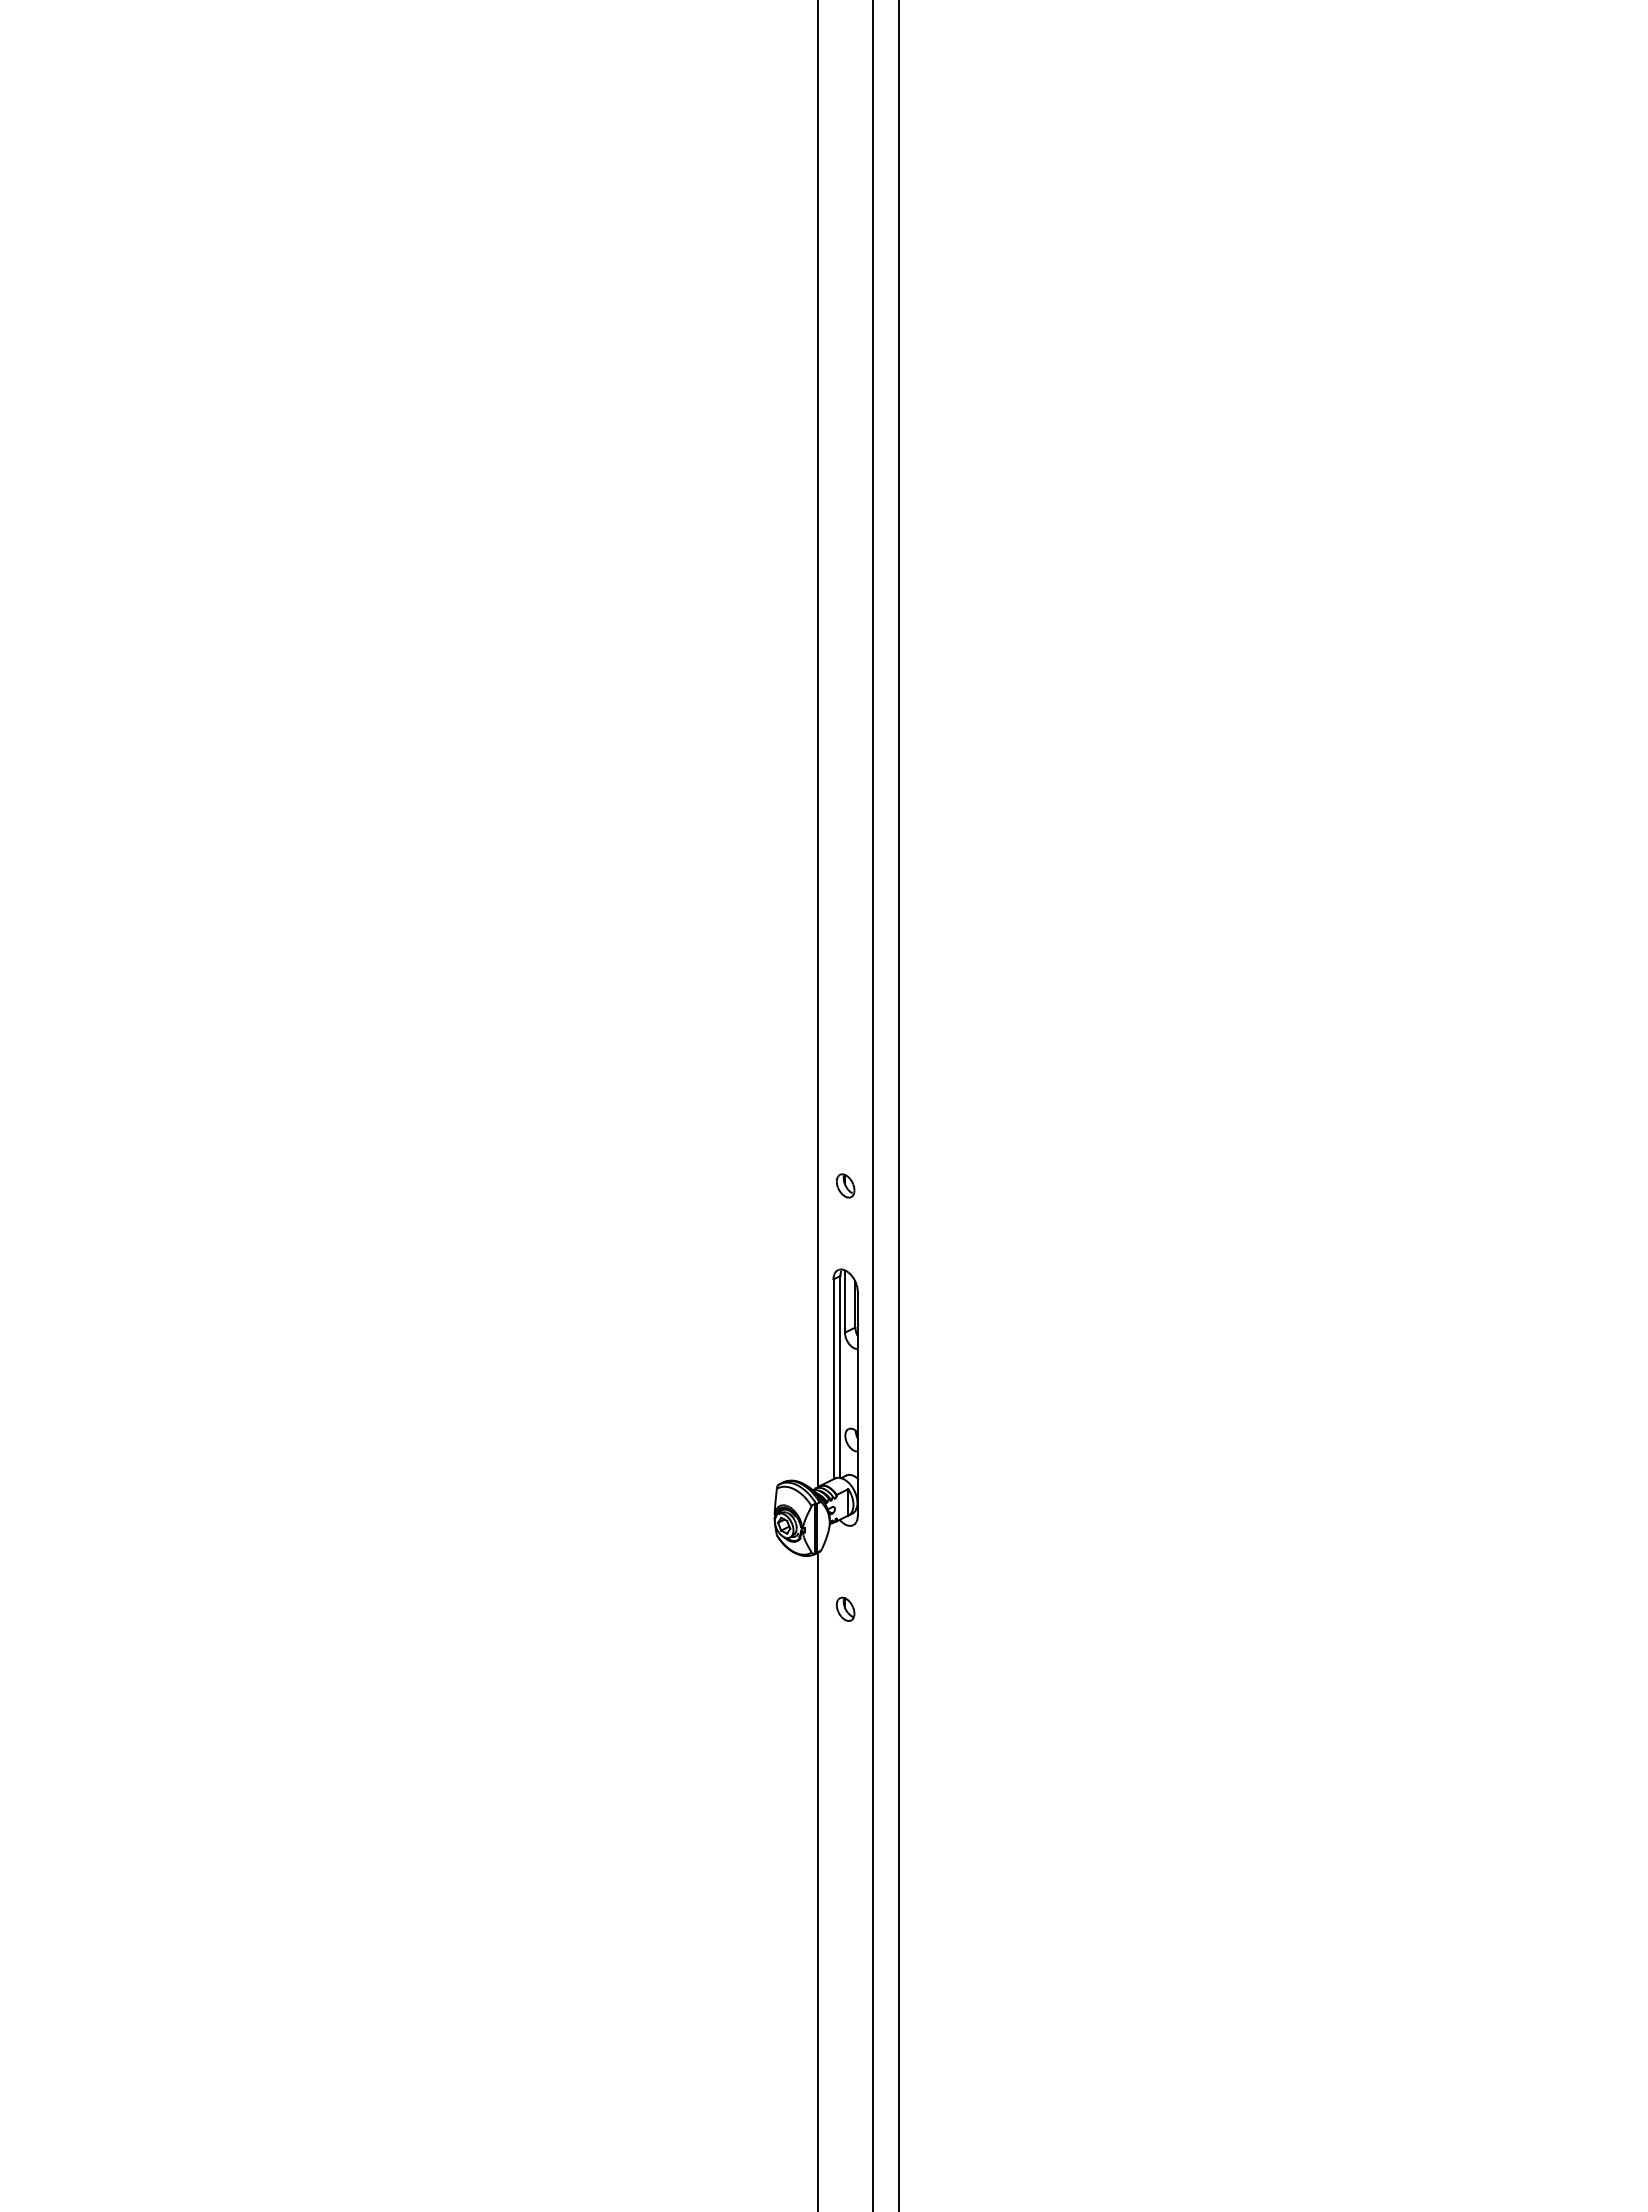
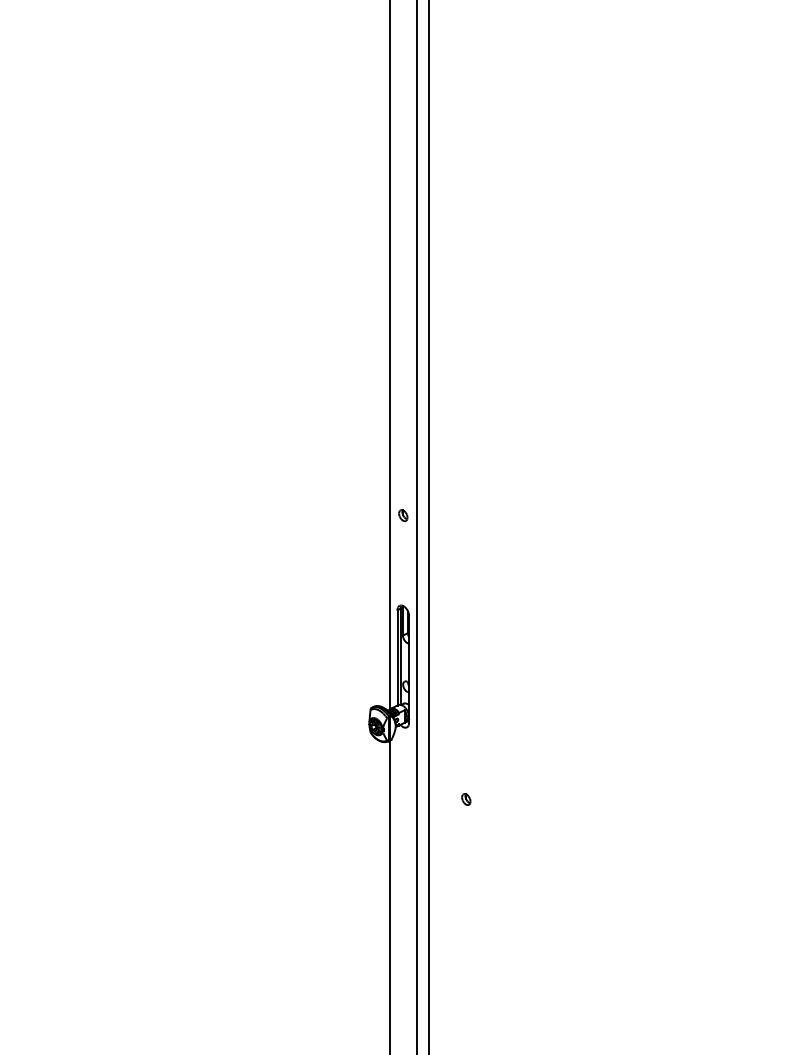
part: (846, 1185) -> (403, 515), moved
part: (846, 1609) -> (466, 799), moved

